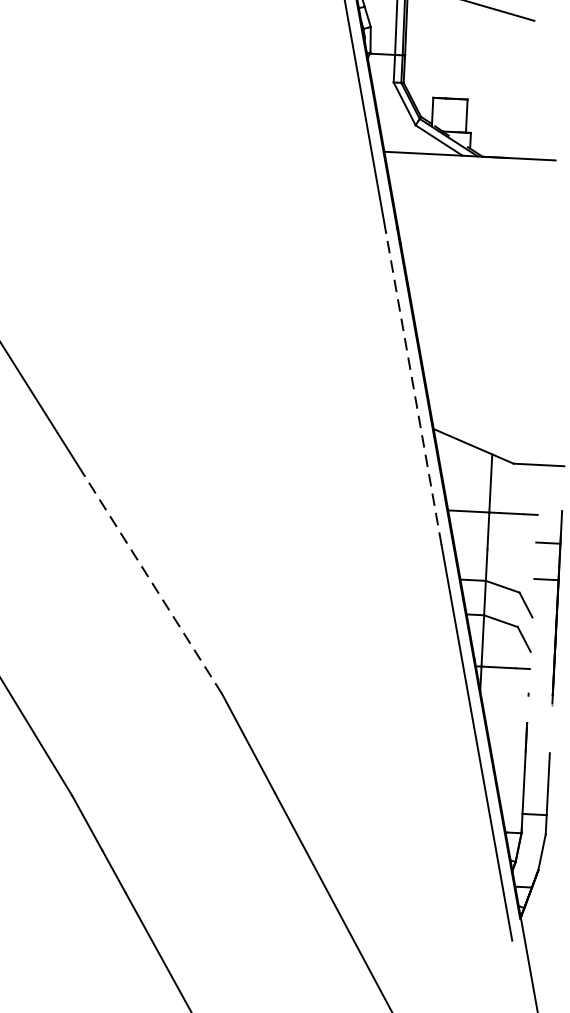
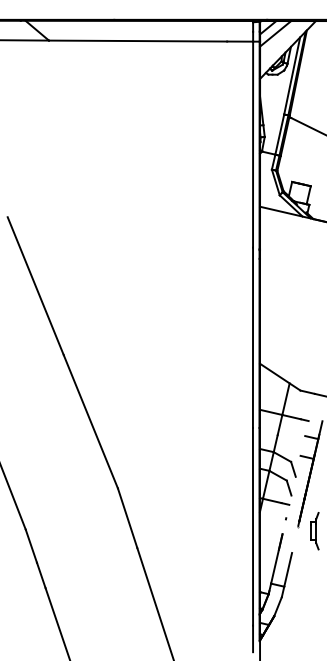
line: (413, 384) -> (253, 337), dashed -> solid
line: (152, 584) -> (90, 421), dashed -> solid

